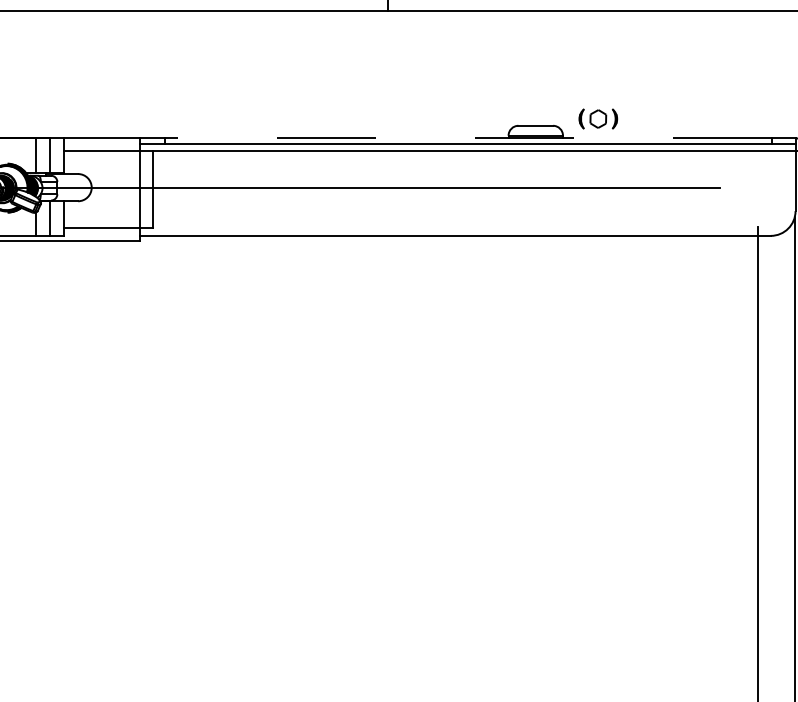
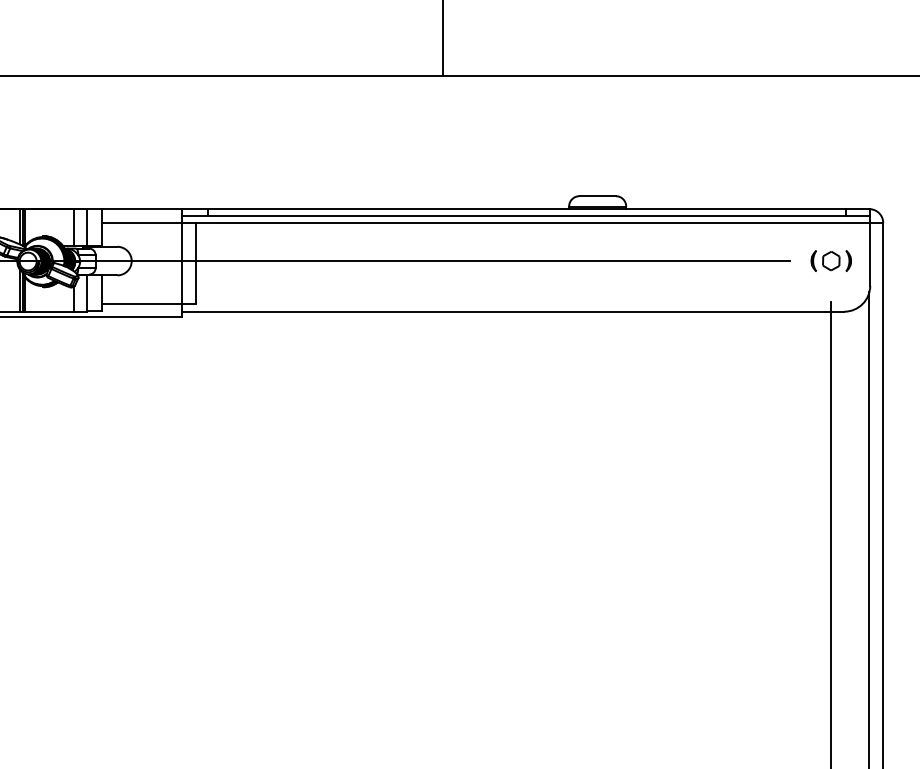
part: (597, 118) -> (830, 260), moved
line: (467, 138) -> (526, 209), dashed -> solid

